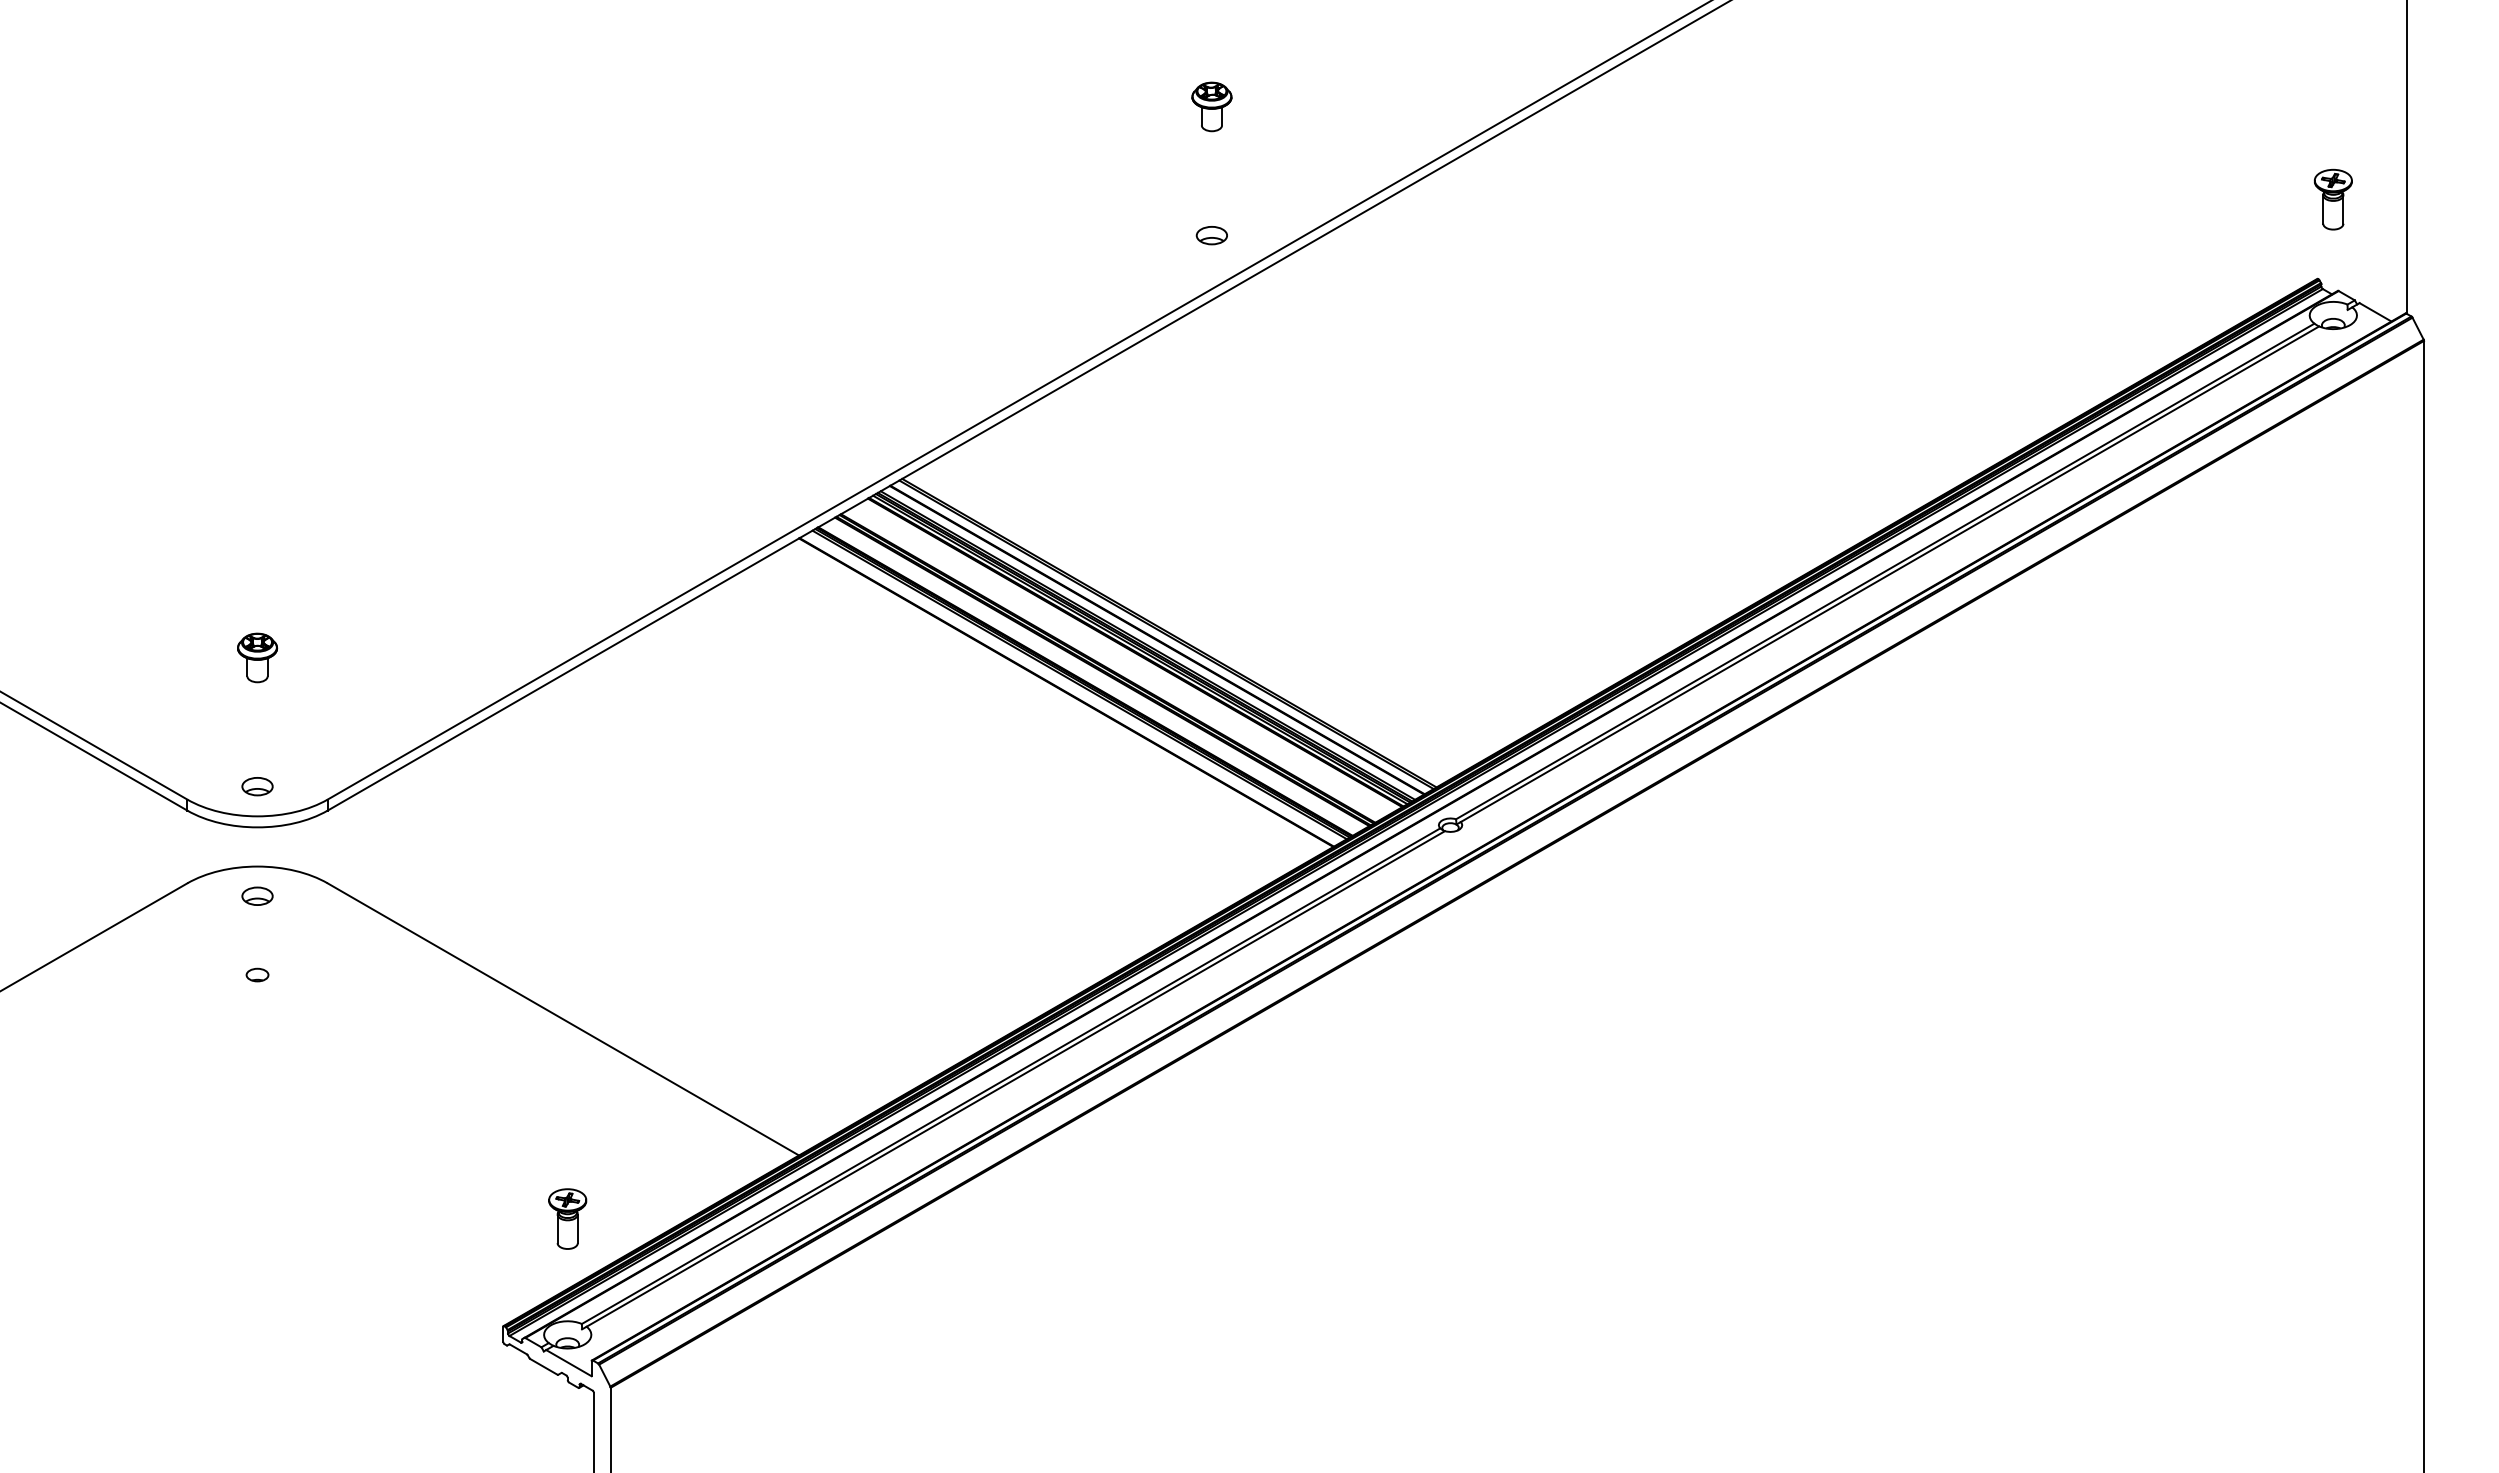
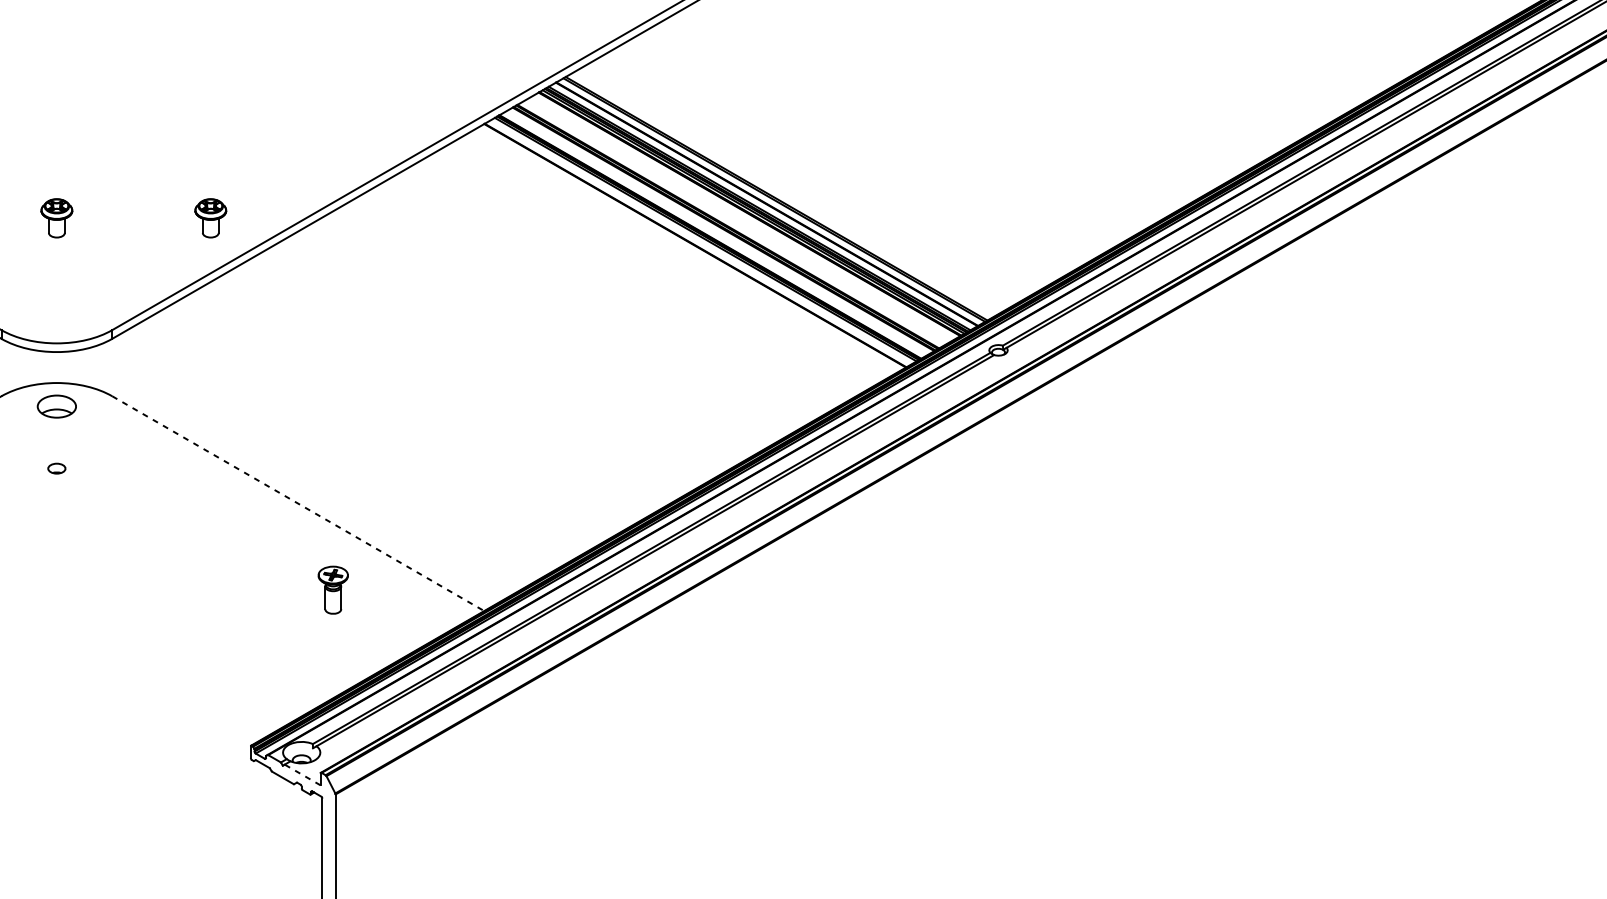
part: (452, 657) -> (210, 218), added
part: (257, 786) -> (56, 319), removed
part: (257, 895) -> (56, 405), size x1.6
line: (563, 1019) -> (298, 503), solid -> dashed
part: (567, 1218) -> (333, 589), moved
line: (568, 1362) -> (302, 774), solid -> dashed

